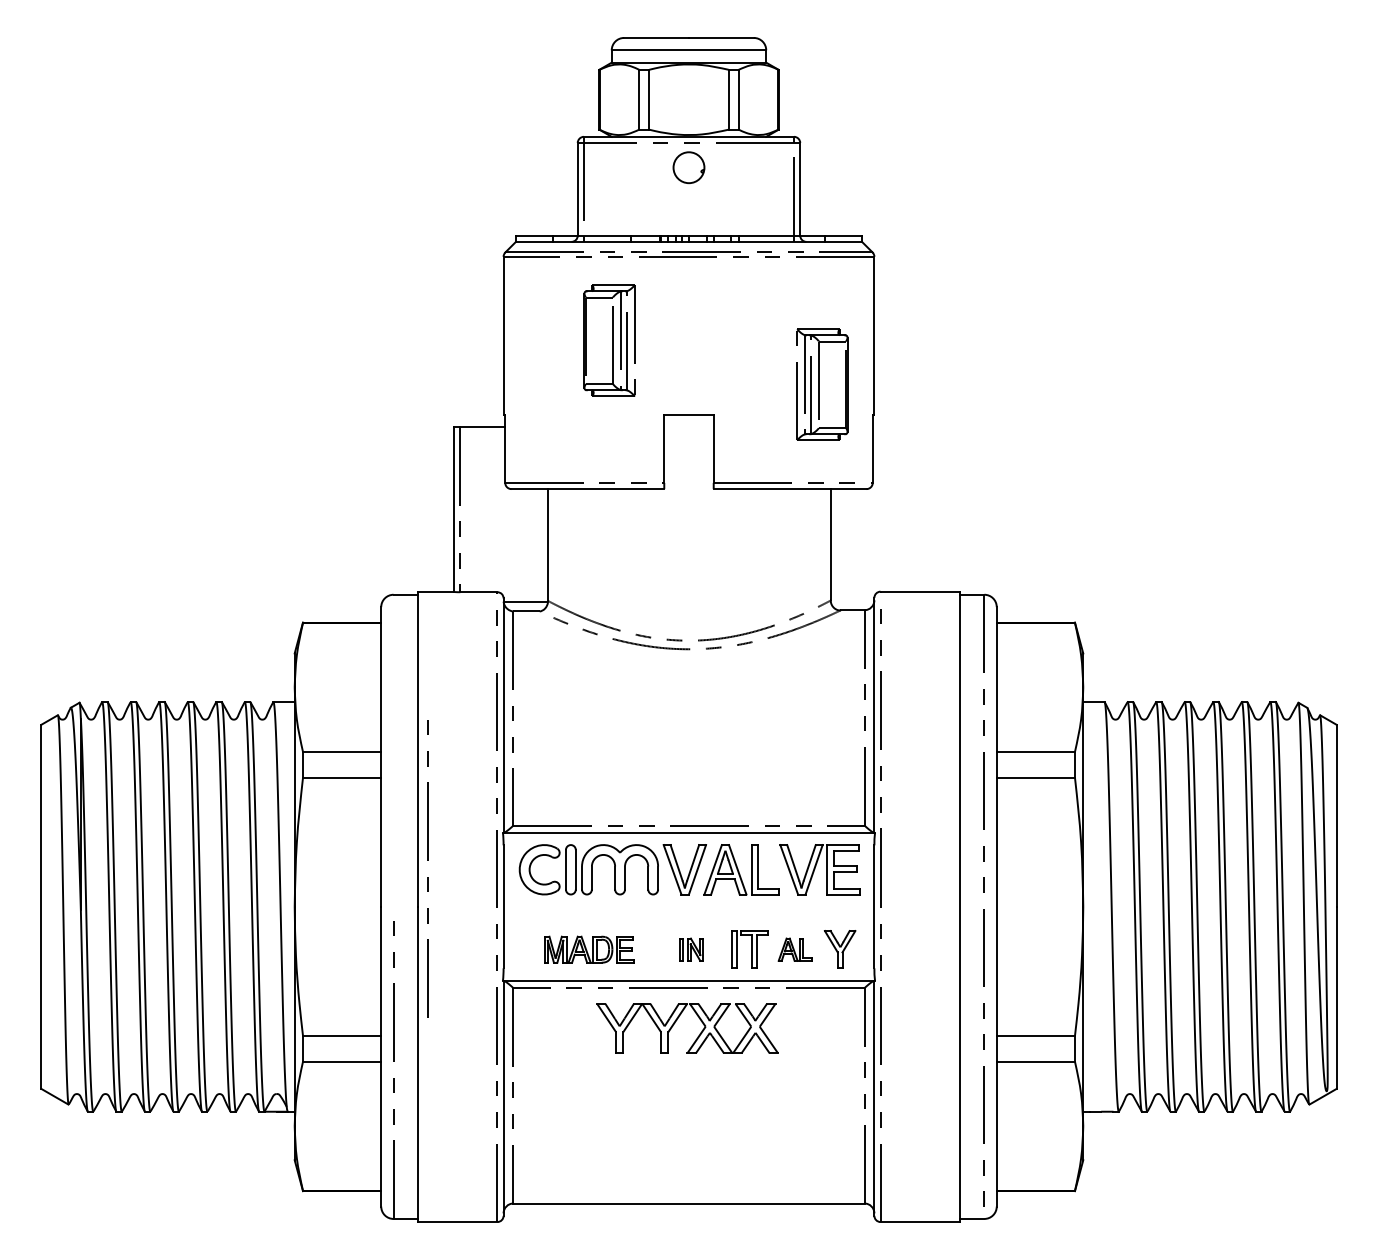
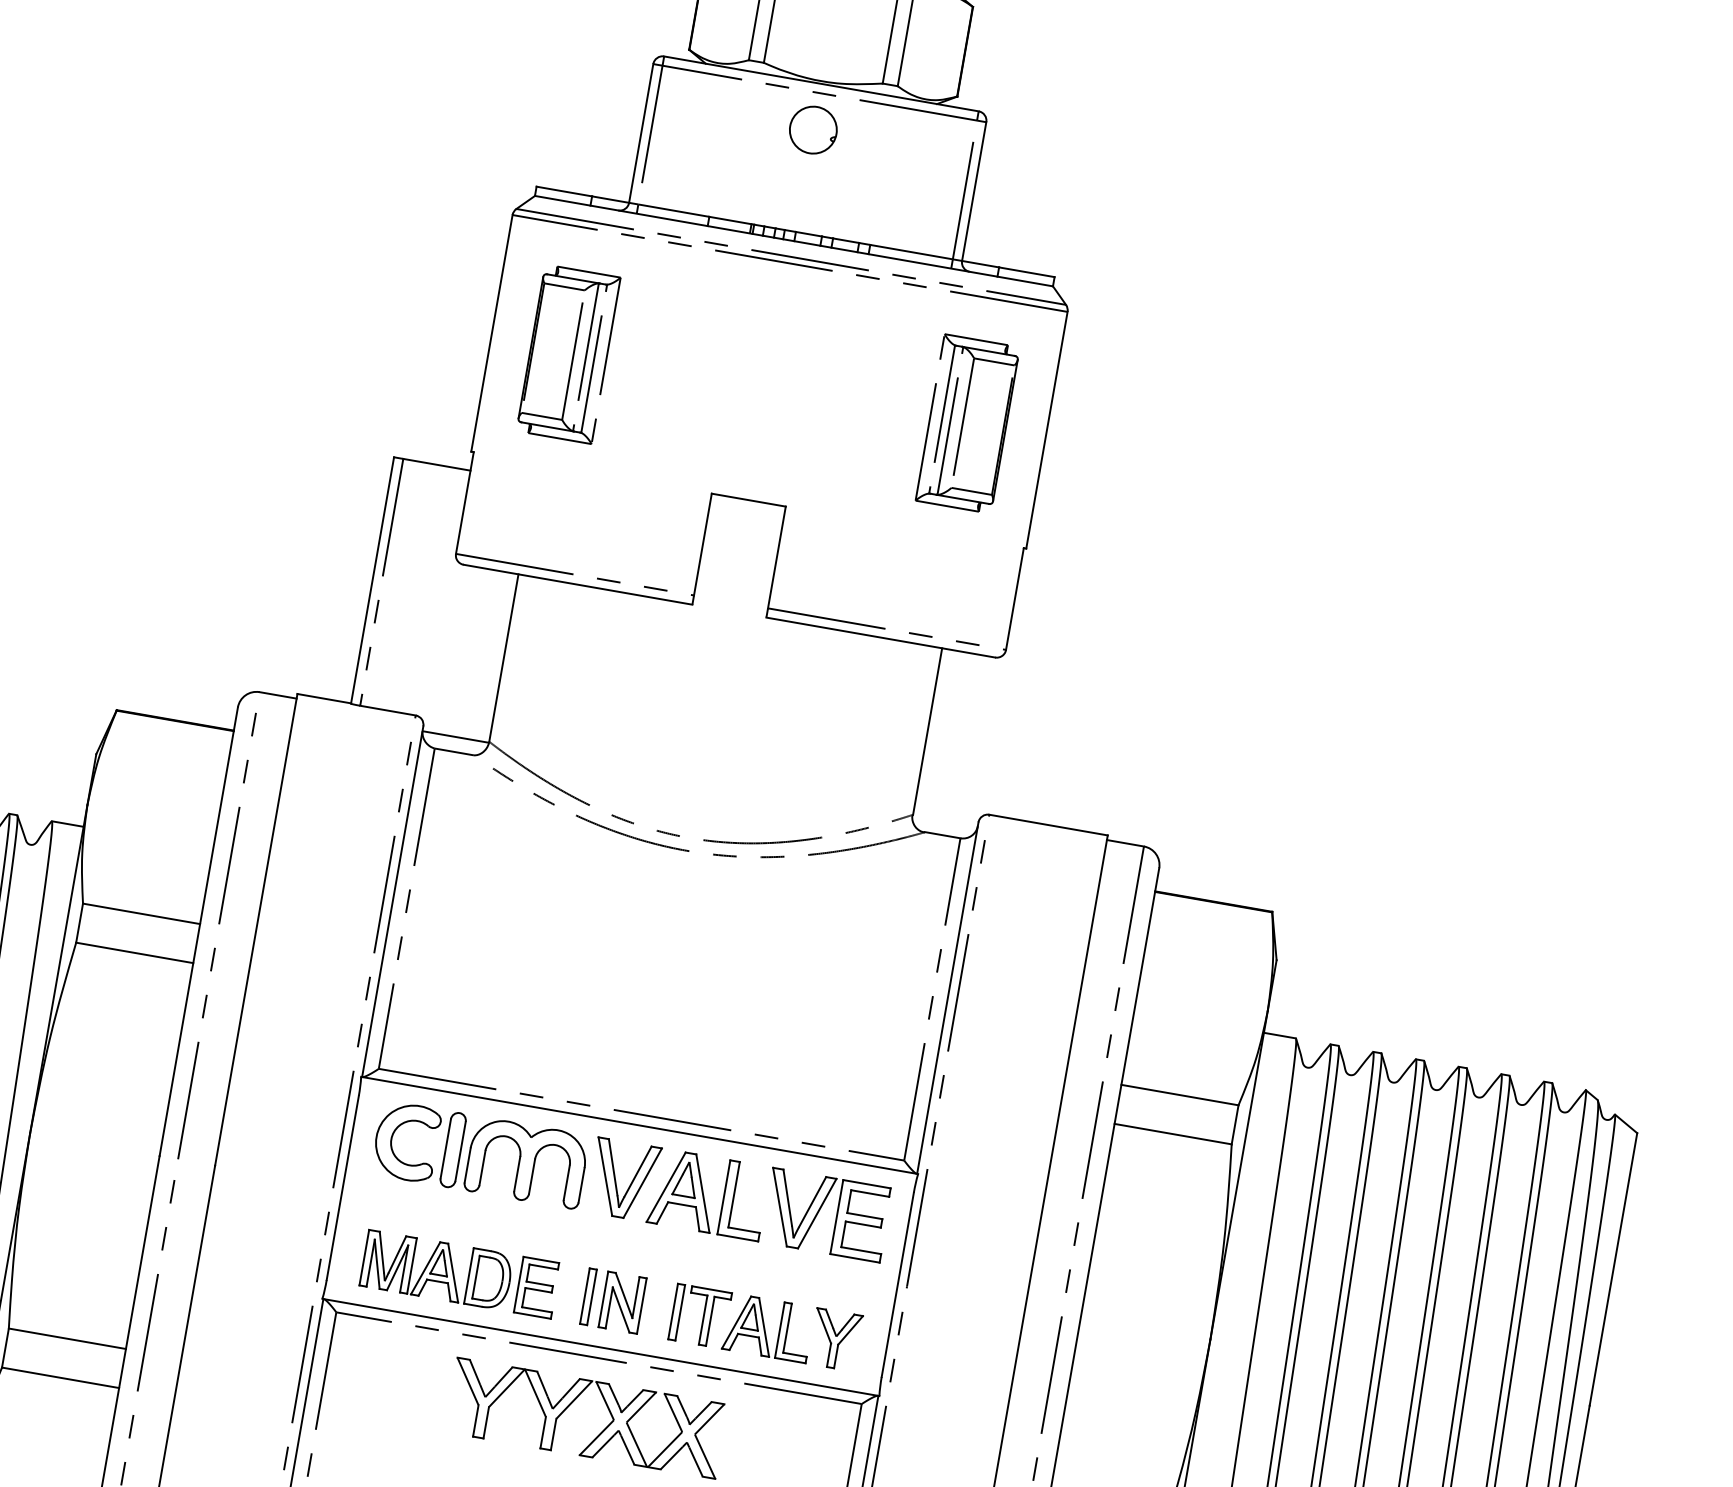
part: (609, 340) -> (568, 353), moved
part: (822, 384) -> (968, 423), moved
line: (427, 860) -> (219, 923), moved
part: (588, 949) -> (458, 1274), size x1.43
part: (691, 949) -> (612, 1300), size x1.67
part: (795, 949) -> (768, 1328), size x1.67

